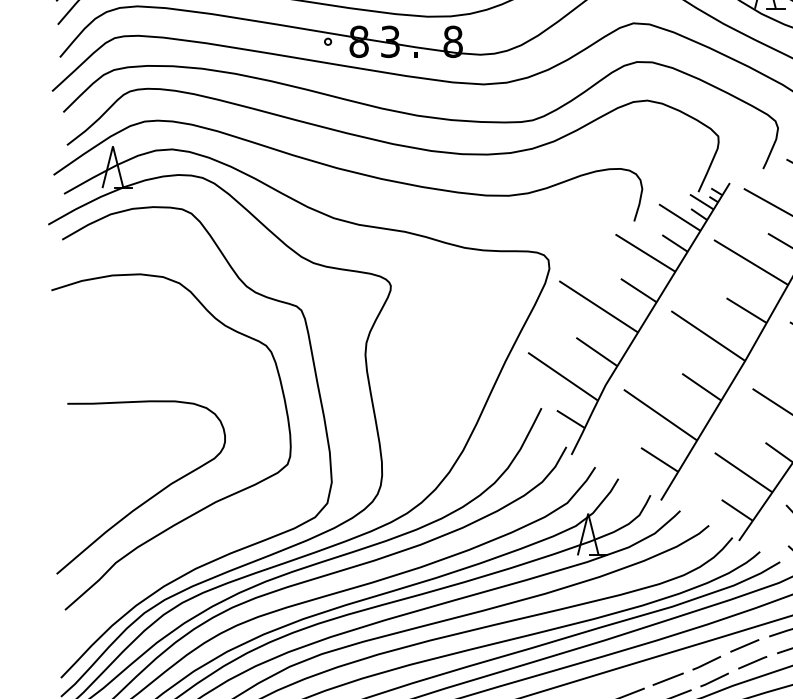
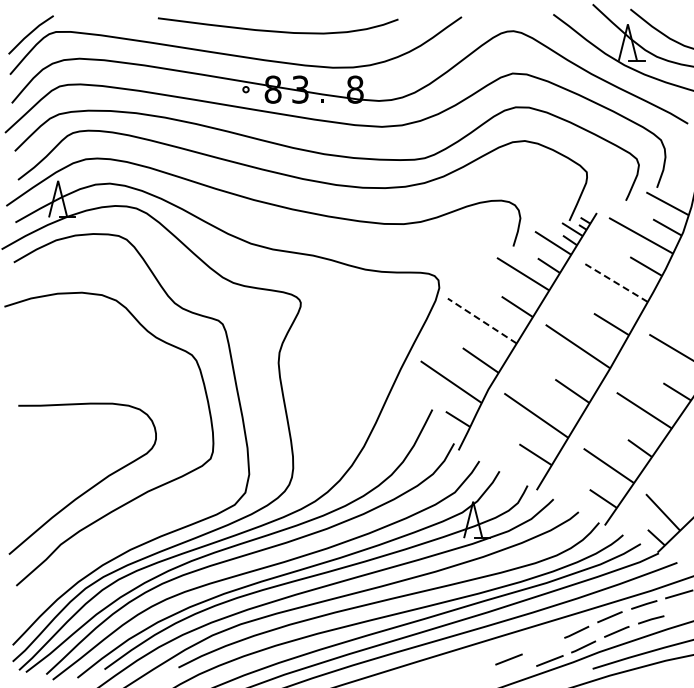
line: (751, 262) -> (615, 282), solid -> dashed
line: (597, 306) -> (481, 320), solid -> dashed
line: (667, 679) -> (542, 646), removed

